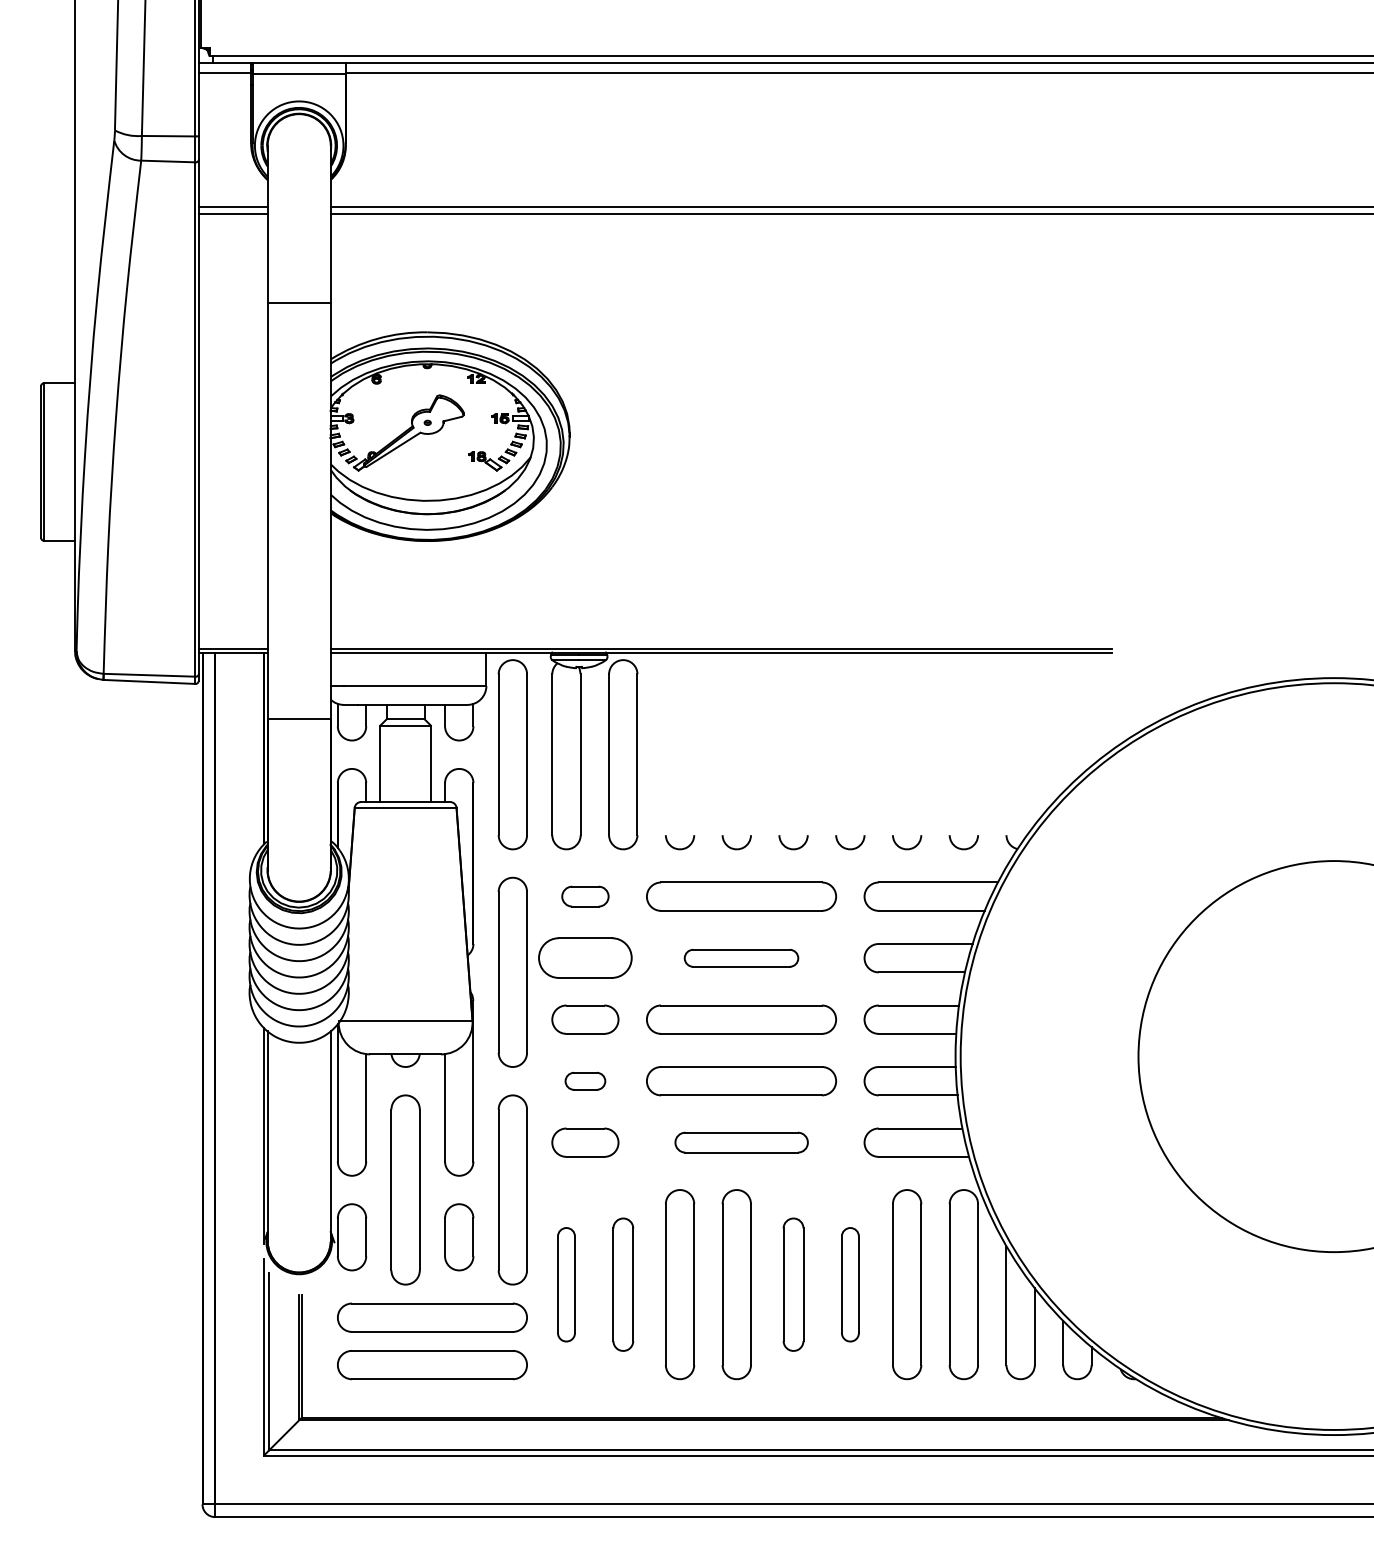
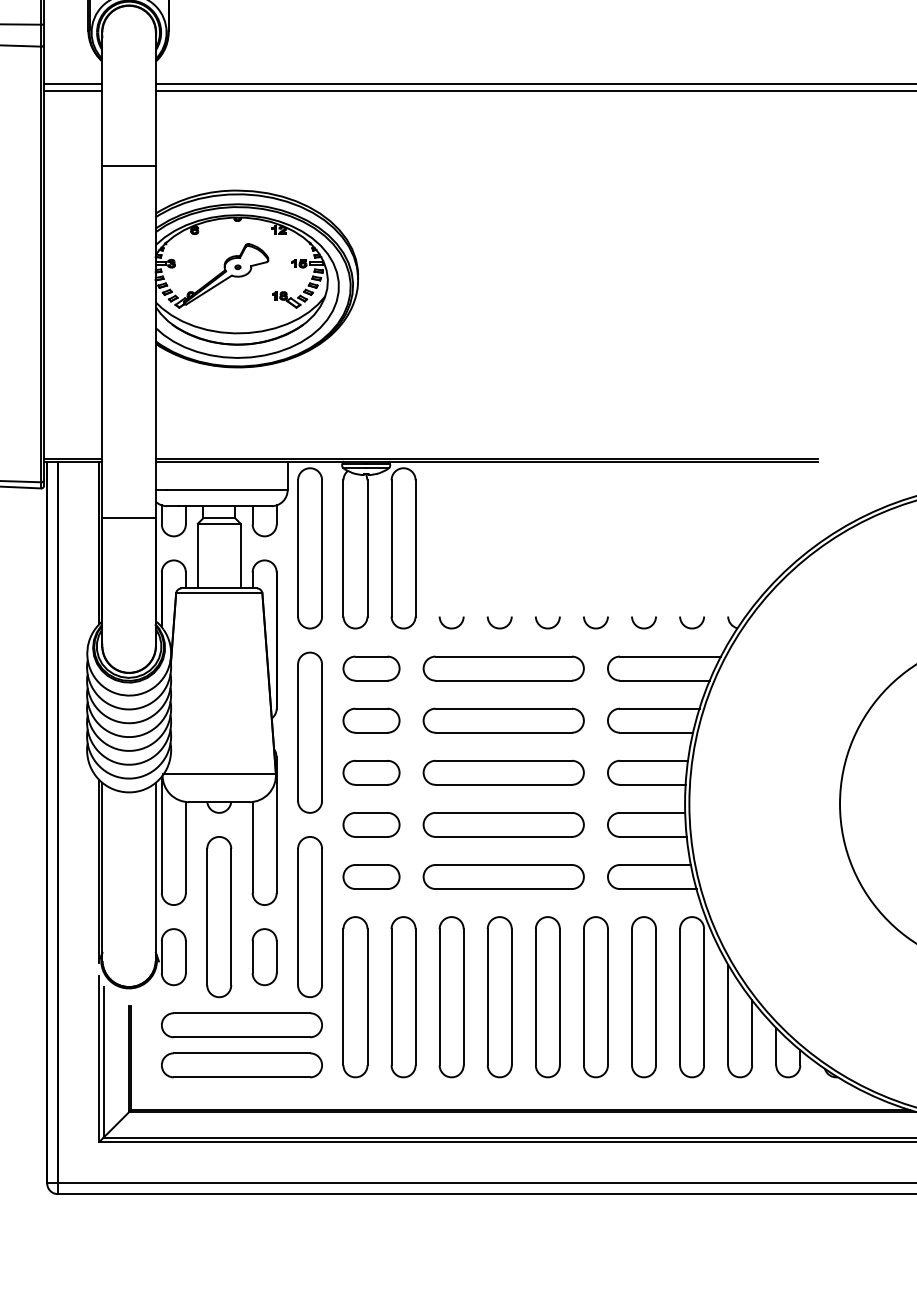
part: (585, 896) -> (371, 668), size x1.43
part: (585, 958) -> (371, 720), size x0.71
part: (741, 958) -> (503, 720), size x1.67
part: (585, 1081) -> (371, 825), size x1.67
part: (741, 1142) -> (503, 876), size x1.43
part: (566, 1284) -> (355, 997), size x1.67
part: (623, 1284) -> (403, 997), size x1.43
part: (793, 1284) -> (547, 997), size x1.43
part: (850, 1284) -> (596, 997), size x1.67

